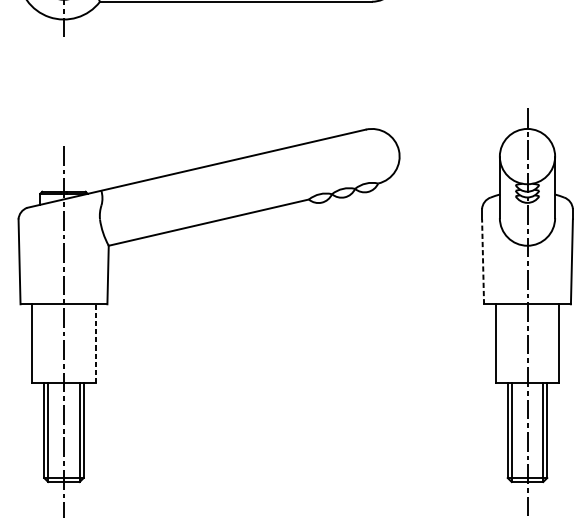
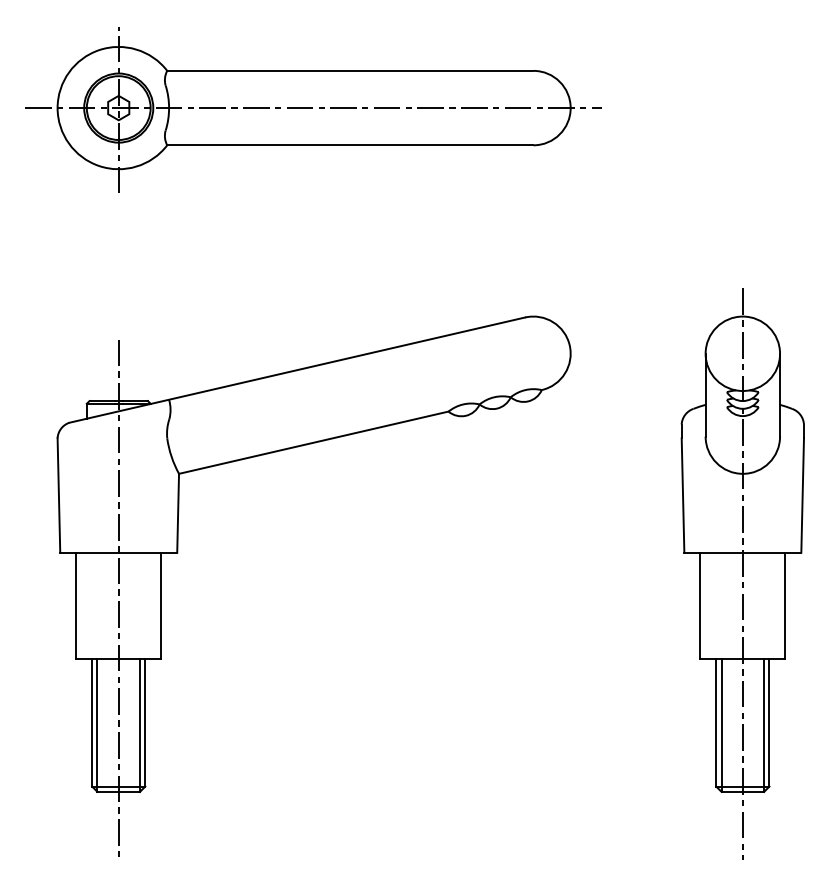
line: (483, 261) -> (683, 494), dashed -> solid
line: (95, 343) -> (161, 605), dashed -> solid

